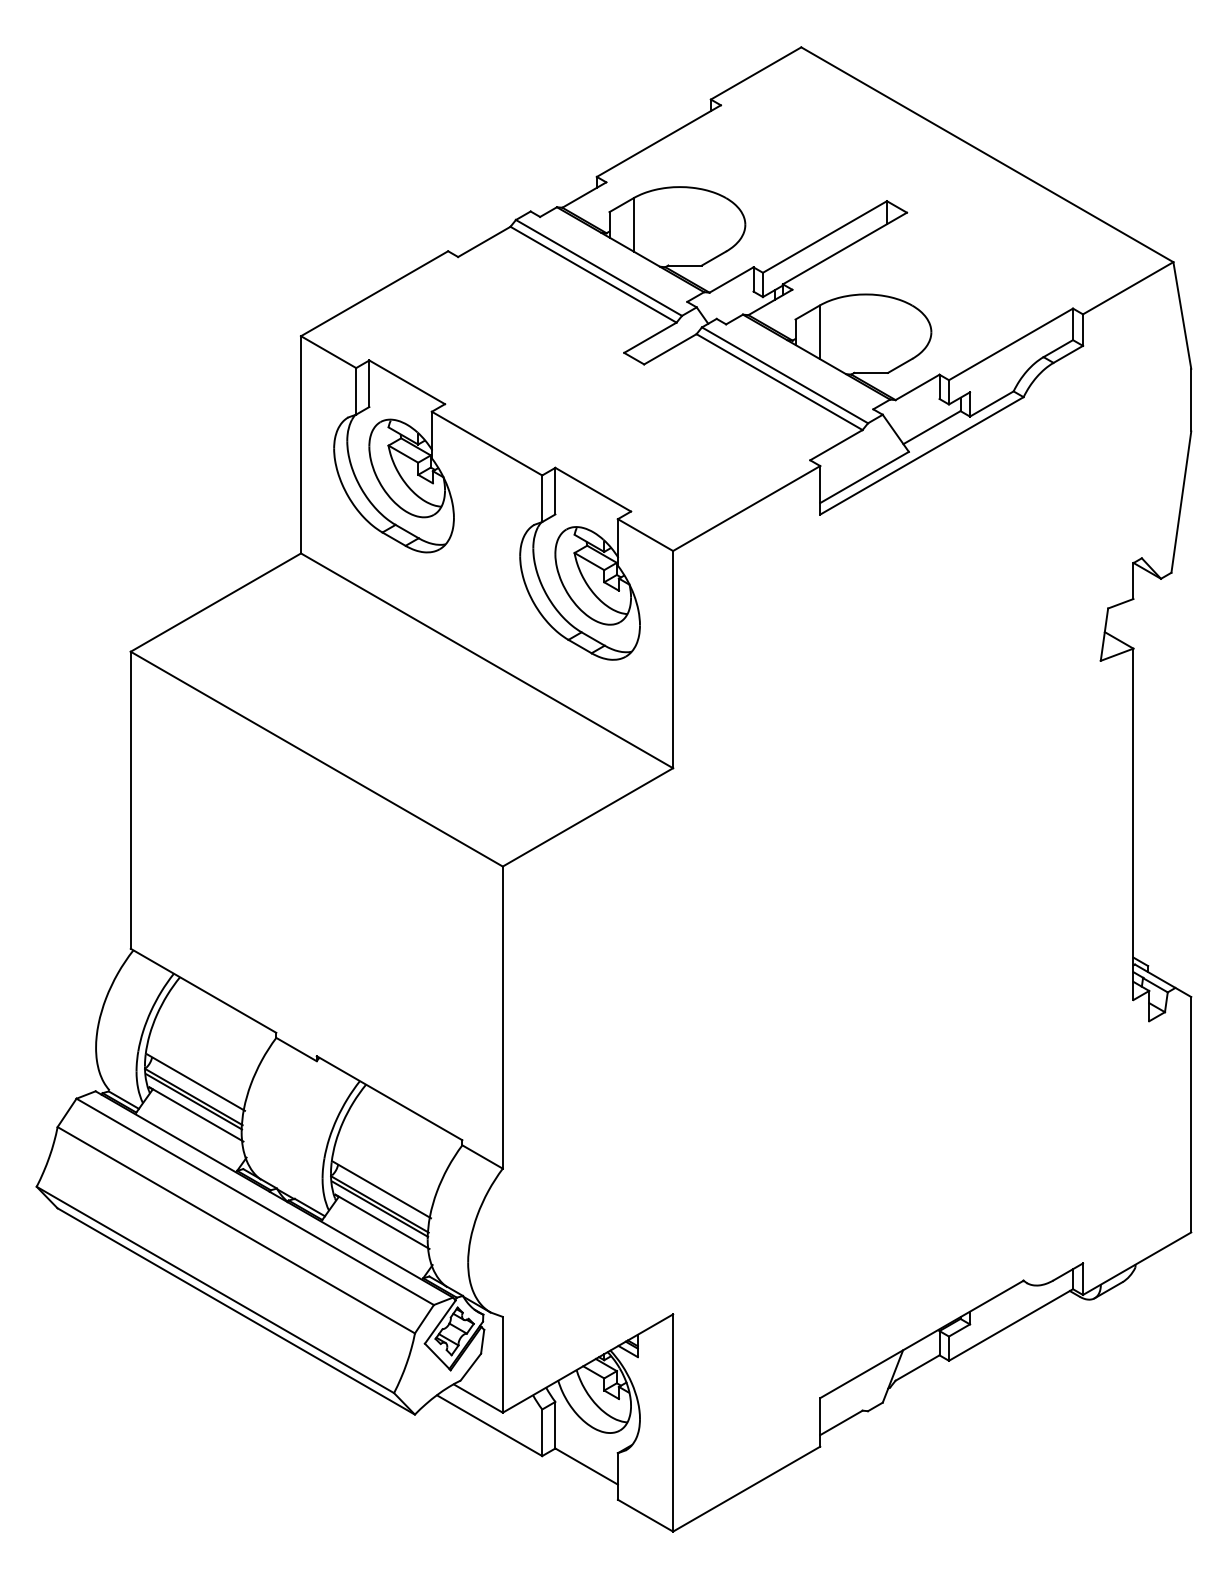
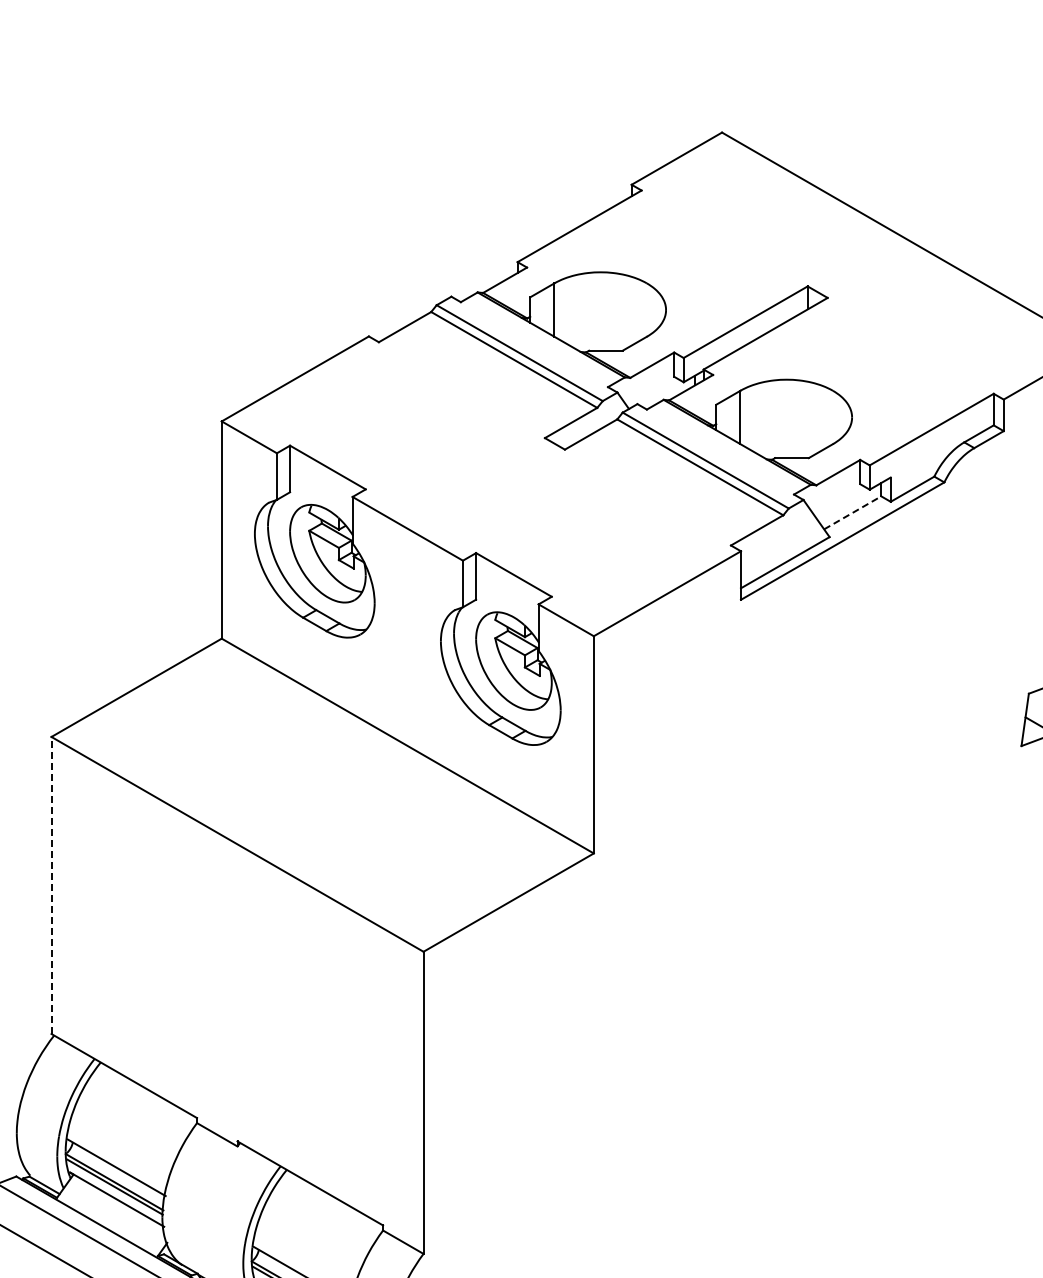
line: (931, 427) -> (852, 512), solid -> dashed
line: (130, 800) -> (51, 885), solid -> dashed

